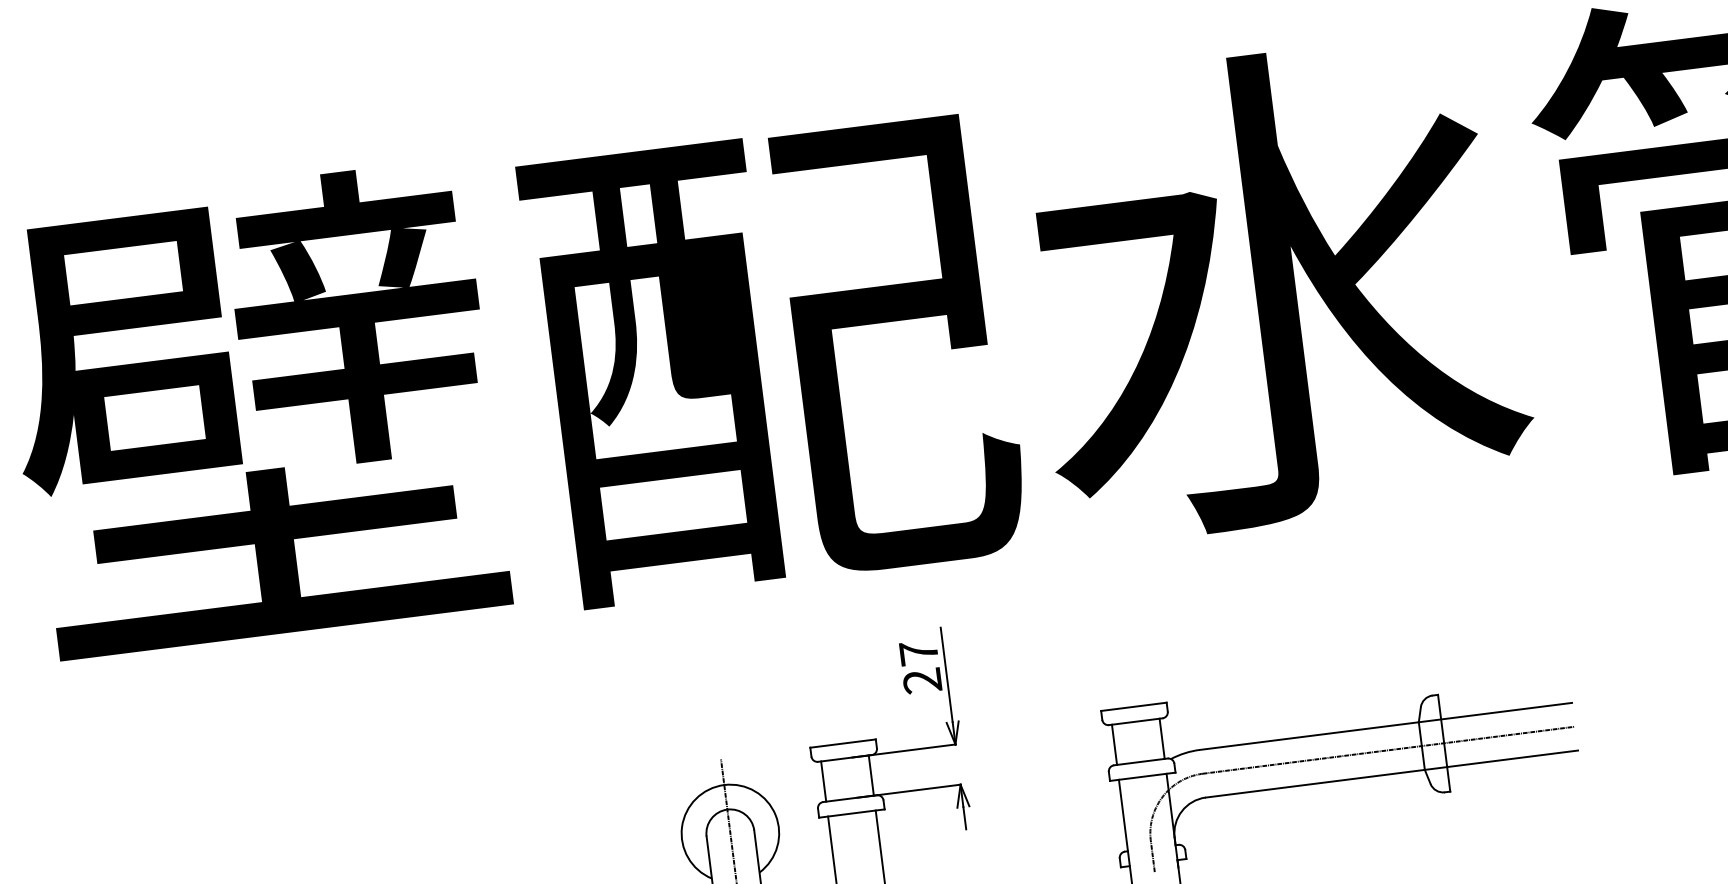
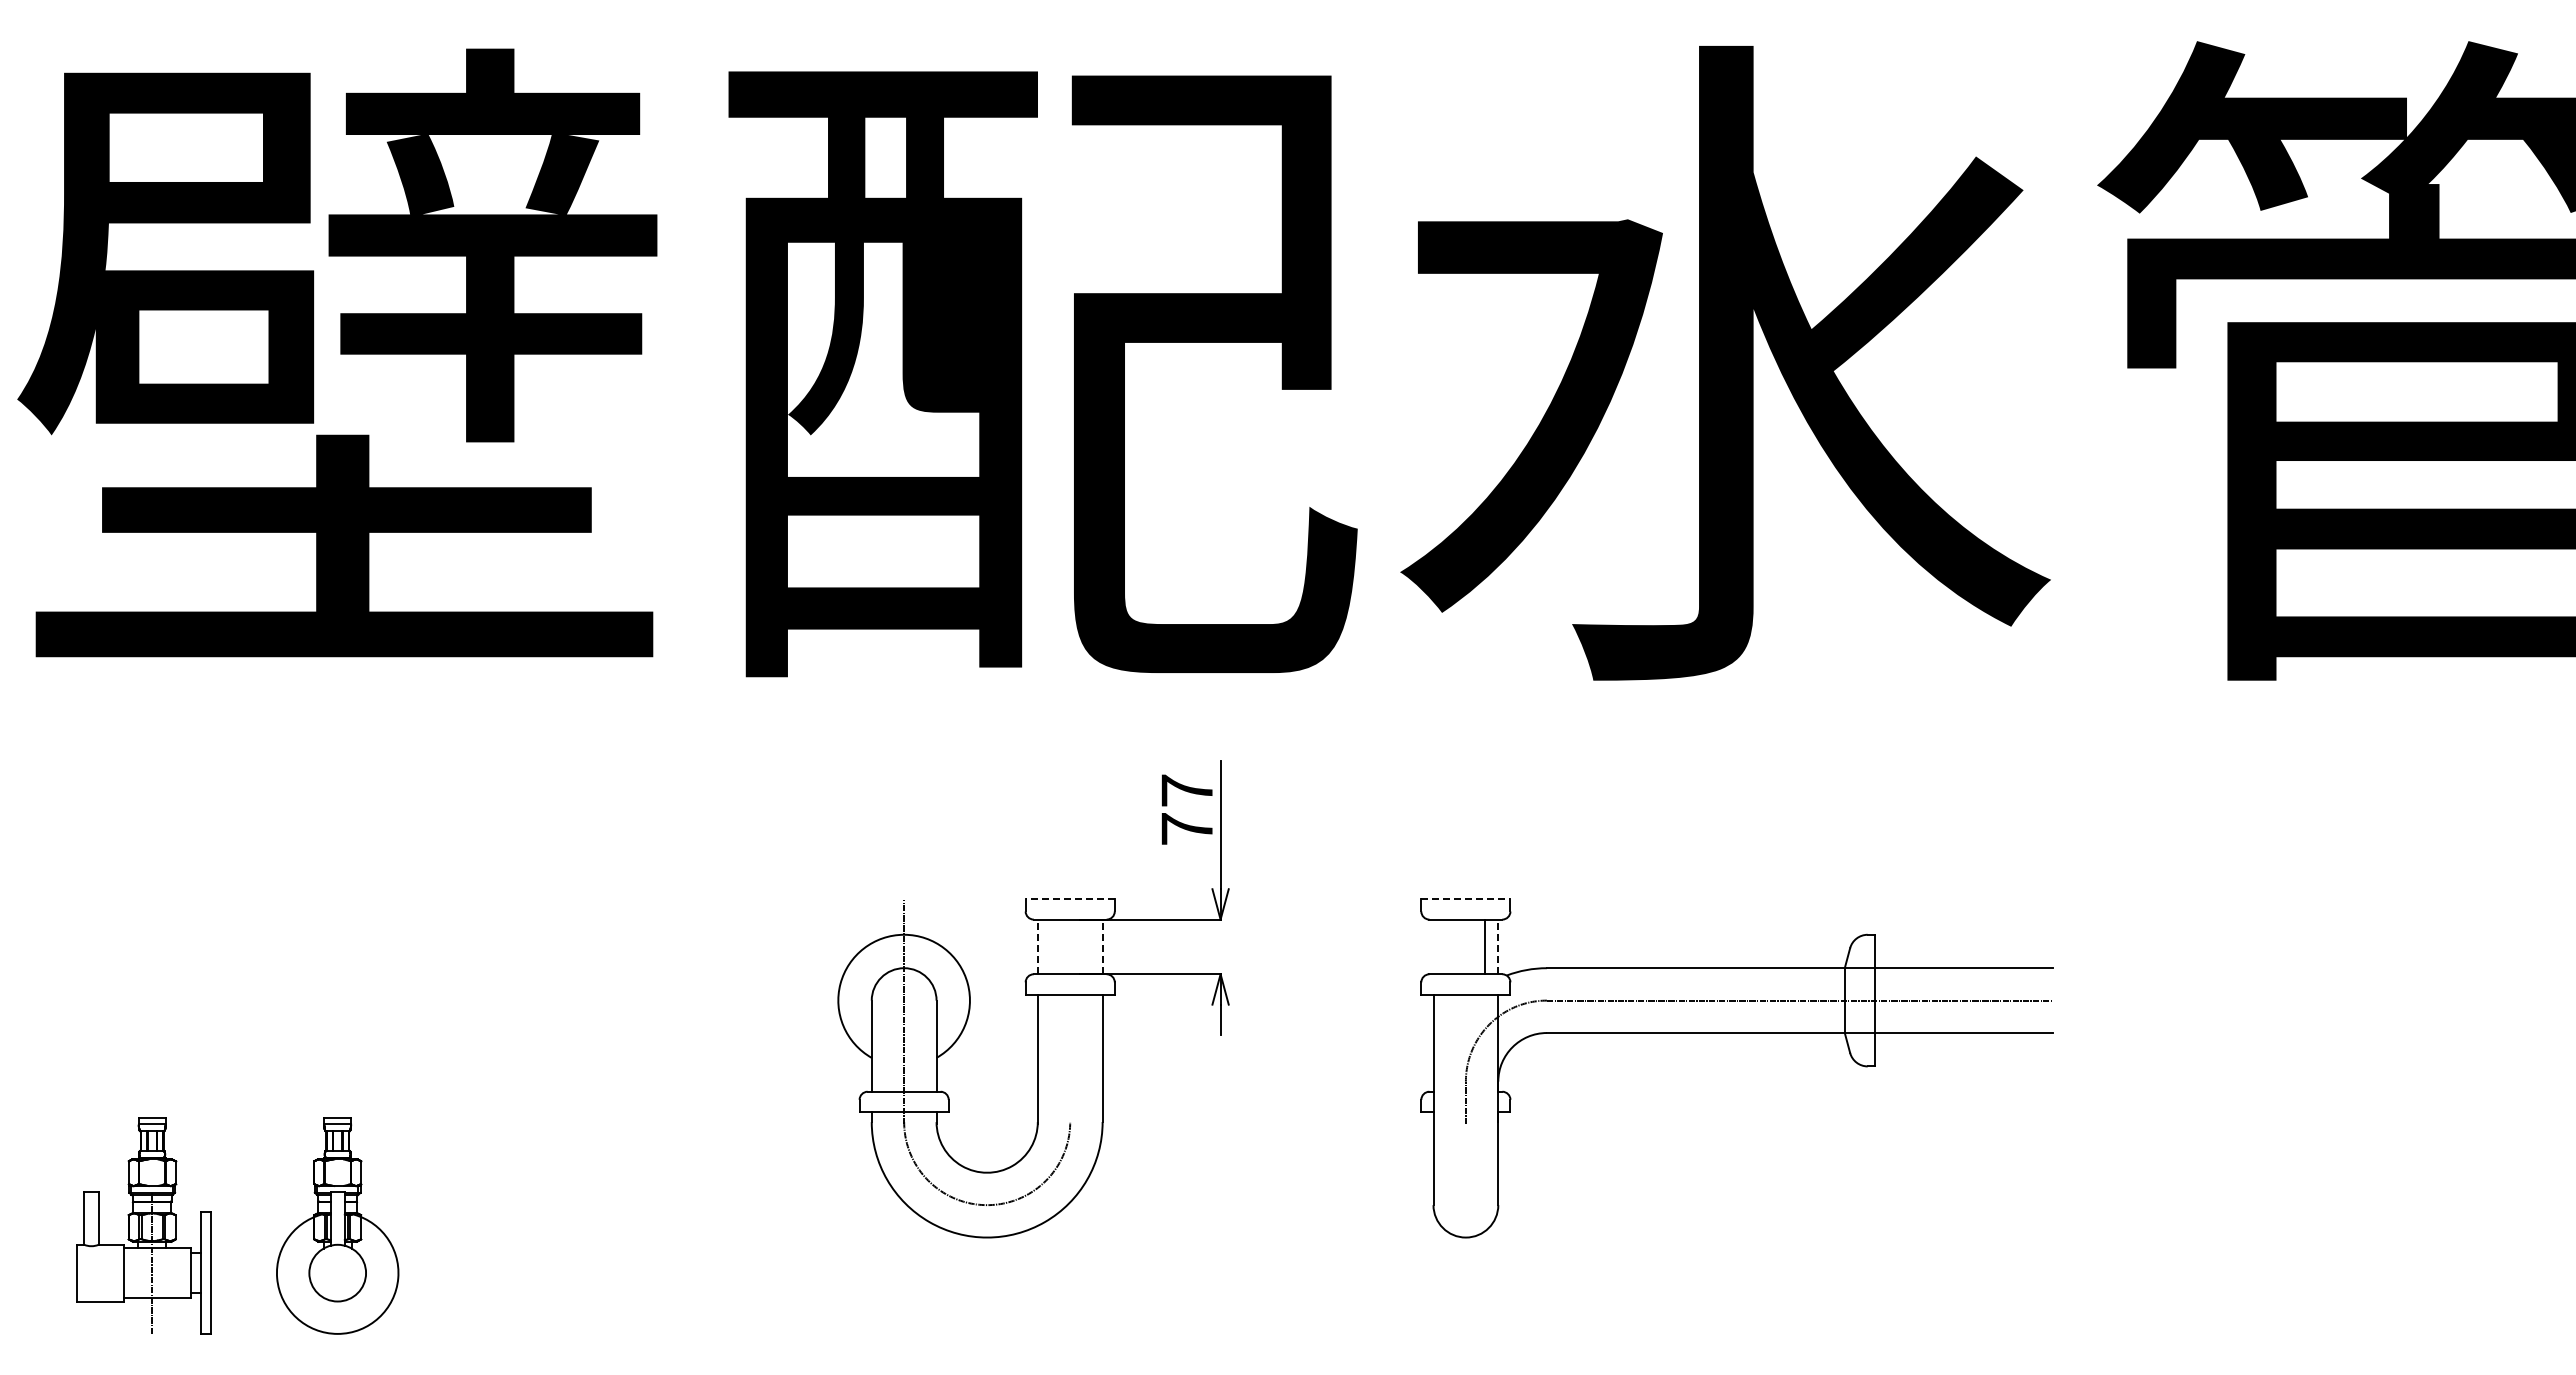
text: (922, 681) -> (1186, 829), 27 -> 77
line: (1133, 706) -> (1465, 899), solid -> dashed
line: (1162, 738) -> (1498, 946), solid -> dashed
line: (843, 743) -> (1070, 899), solid -> dashed
line: (1114, 744) -> (1484, 946), moved
line: (871, 775) -> (1102, 946), solid -> dashed
line: (823, 781) -> (1037, 946), solid -> dashed

